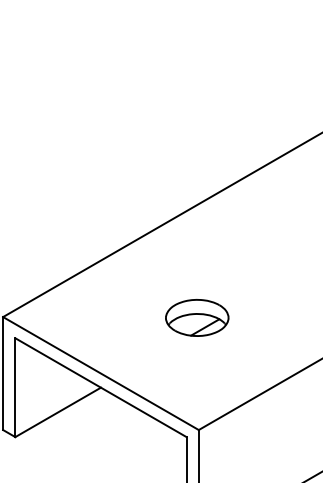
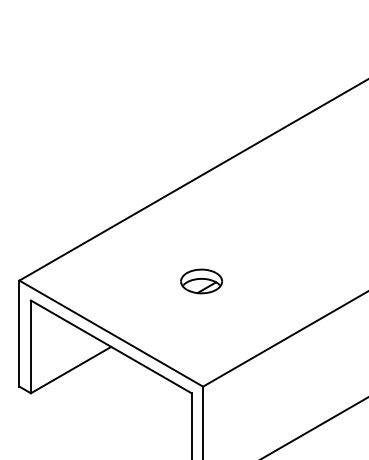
part: (197, 317) -> (201, 281), size x0.7

